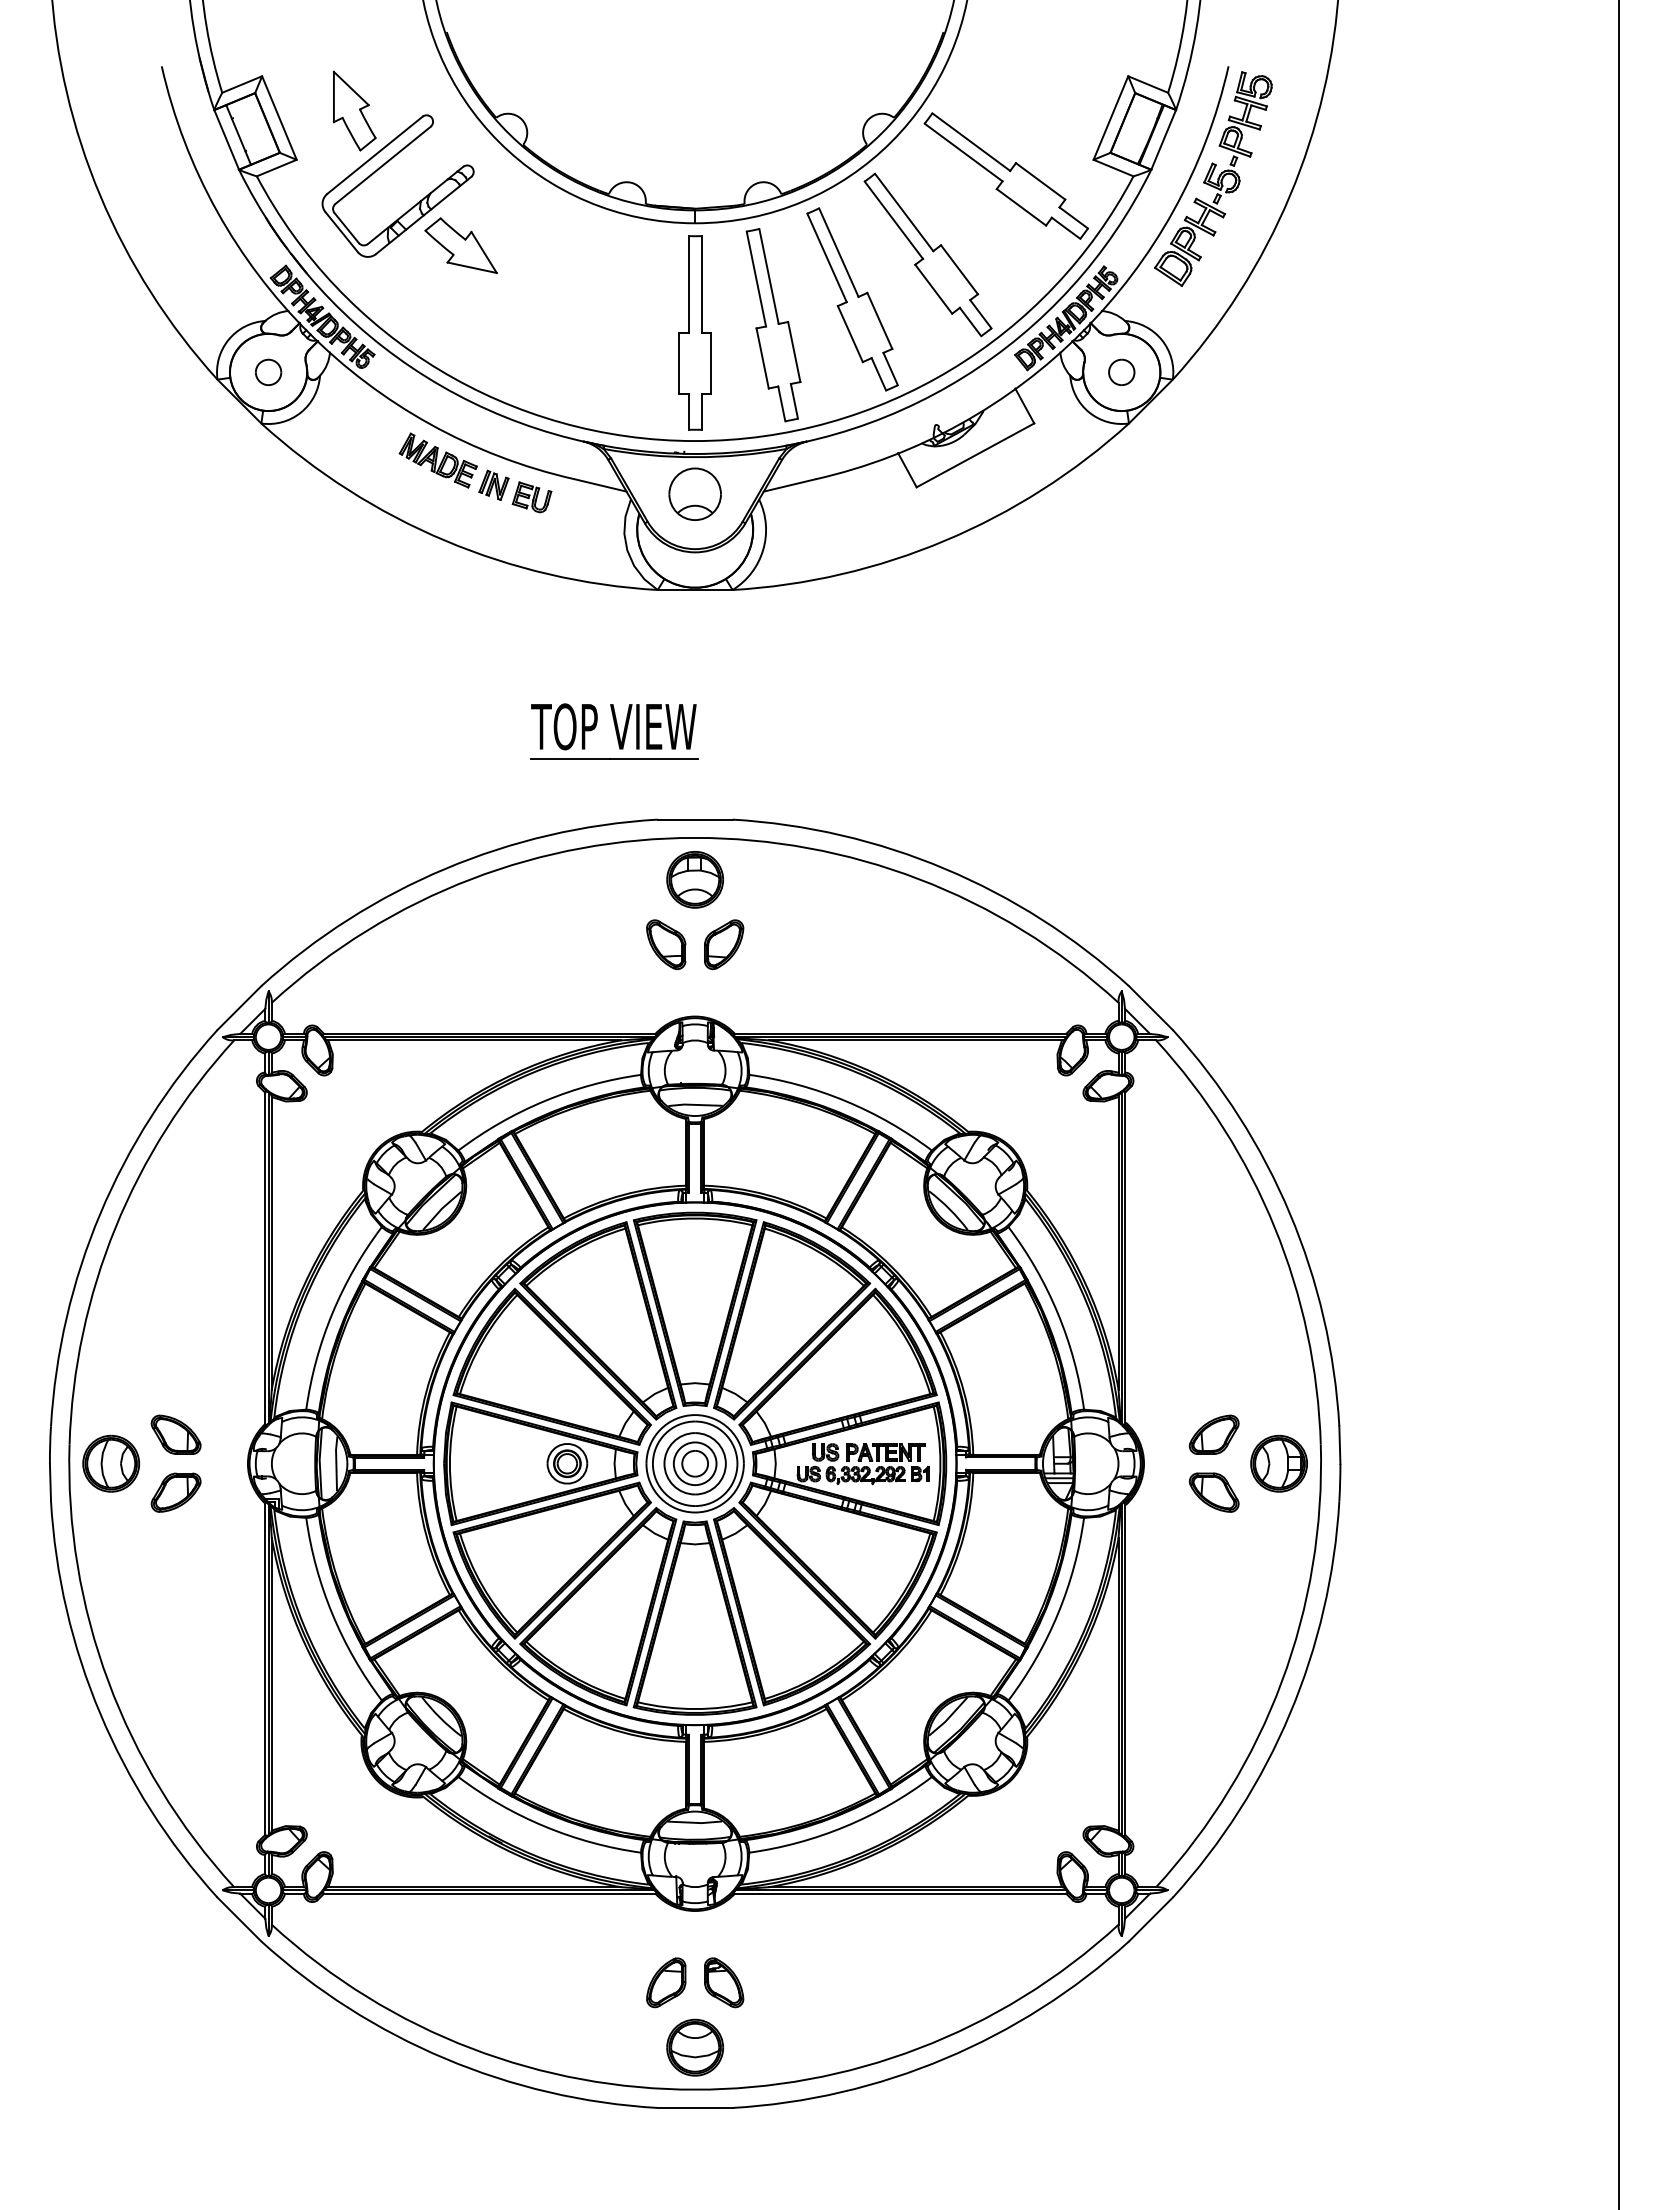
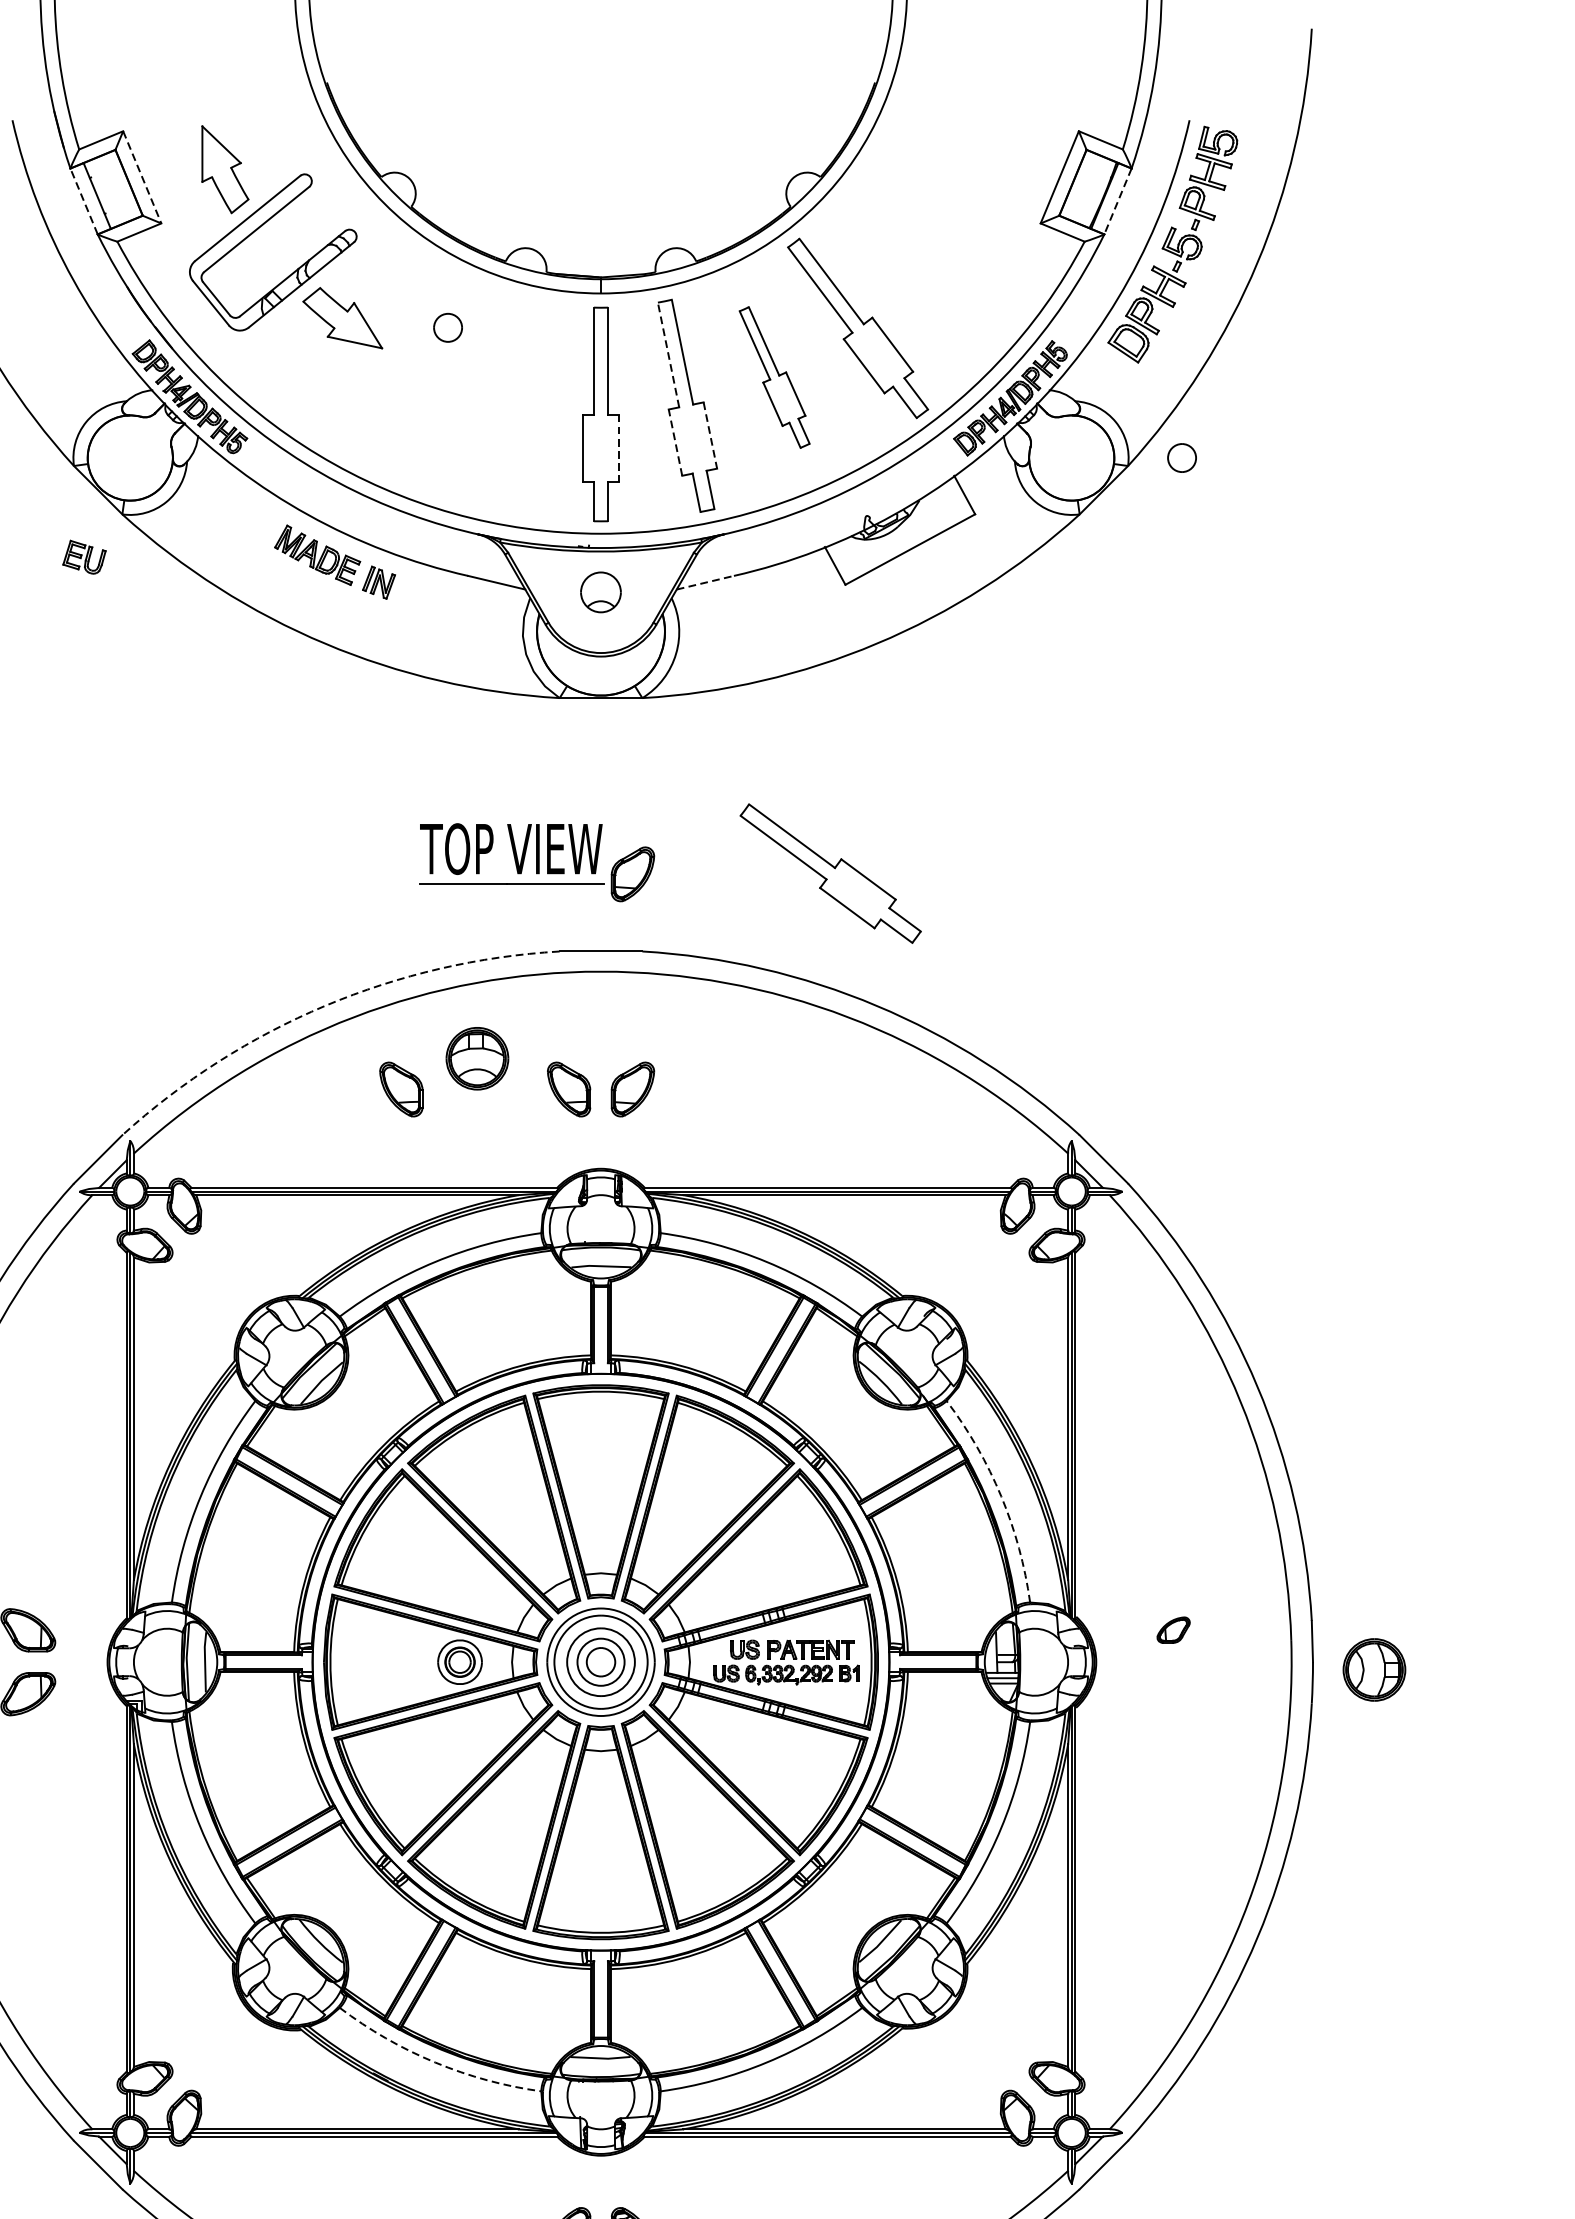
line: (279, 118) -> (142, 177), solid -> dashed
line: (226, 139) -> (83, 201), solid -> dashed
line: (1163, 140) -> (1117, 202), solid -> dashed
part: (1006, 175) -> (830, 872), moved
line: (756, 278) -> (668, 354), solid -> dashed
part: (852, 299) -> (774, 377), size x0.7
line: (794, 352) -> (710, 436), solid -> dashed
line: (762, 358) -> (675, 442), solid -> dashed
line: (711, 363) -> (619, 448), solid -> dashed
part: (268, 371) -> (448, 326), moved
part: (1121, 371) -> (1181, 457), moved
line: (789, 485) -> (705, 582), solid -> dashed
part: (694, 493) -> (600, 591), size x0.7
part: (531, 497) -> (83, 557), moved
part: (724, 749) -> (633, 874), added
arc: (445, 868) -> (325, 1005), solid -> dashed
part: (695, 879) -> (477, 1058), moved
part: (514, 944) -> (401, 1089), added
arc: (1057, 1313) -> (1000, 1496), solid -> dashed
part: (1213, 1434) -> (1172, 1629), size x0.6
part: (1278, 1463) -> (1373, 1669), moved
part: (1213, 1492) -> (1172, 1693), removed
arc: (544, 1826) -> (434, 2062), solid -> dashed

